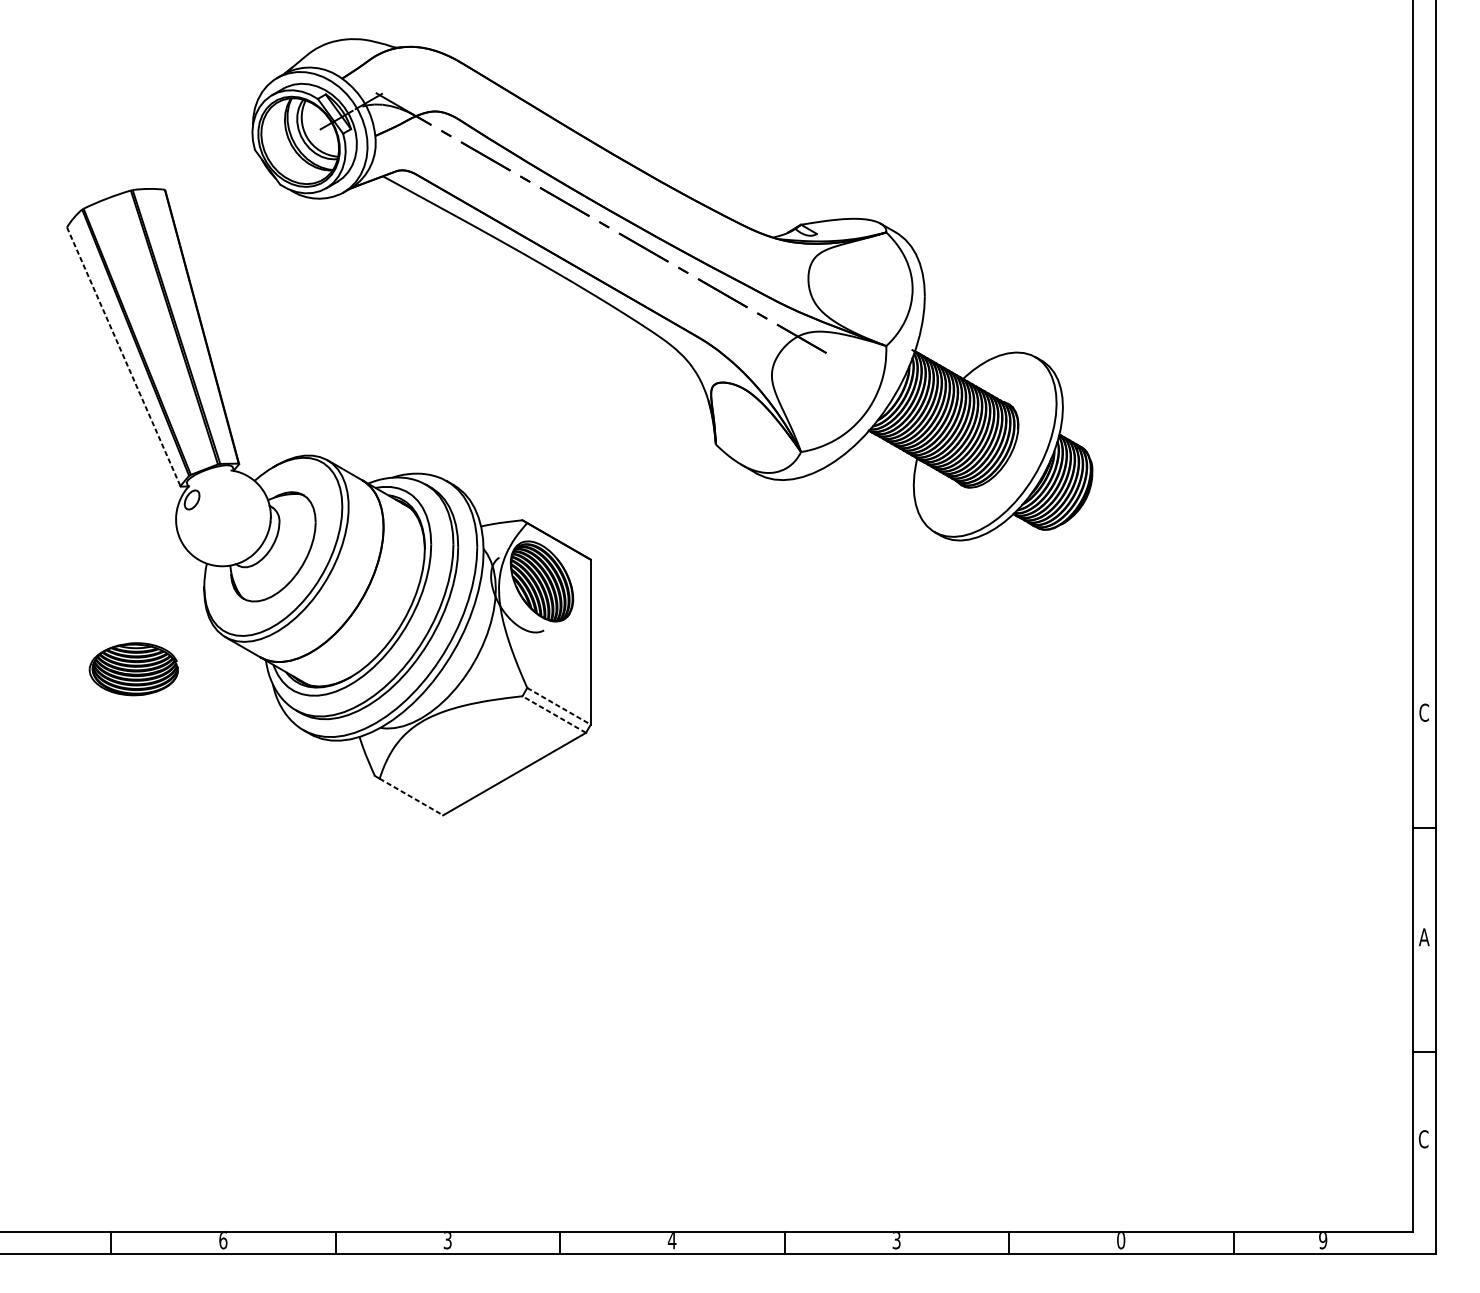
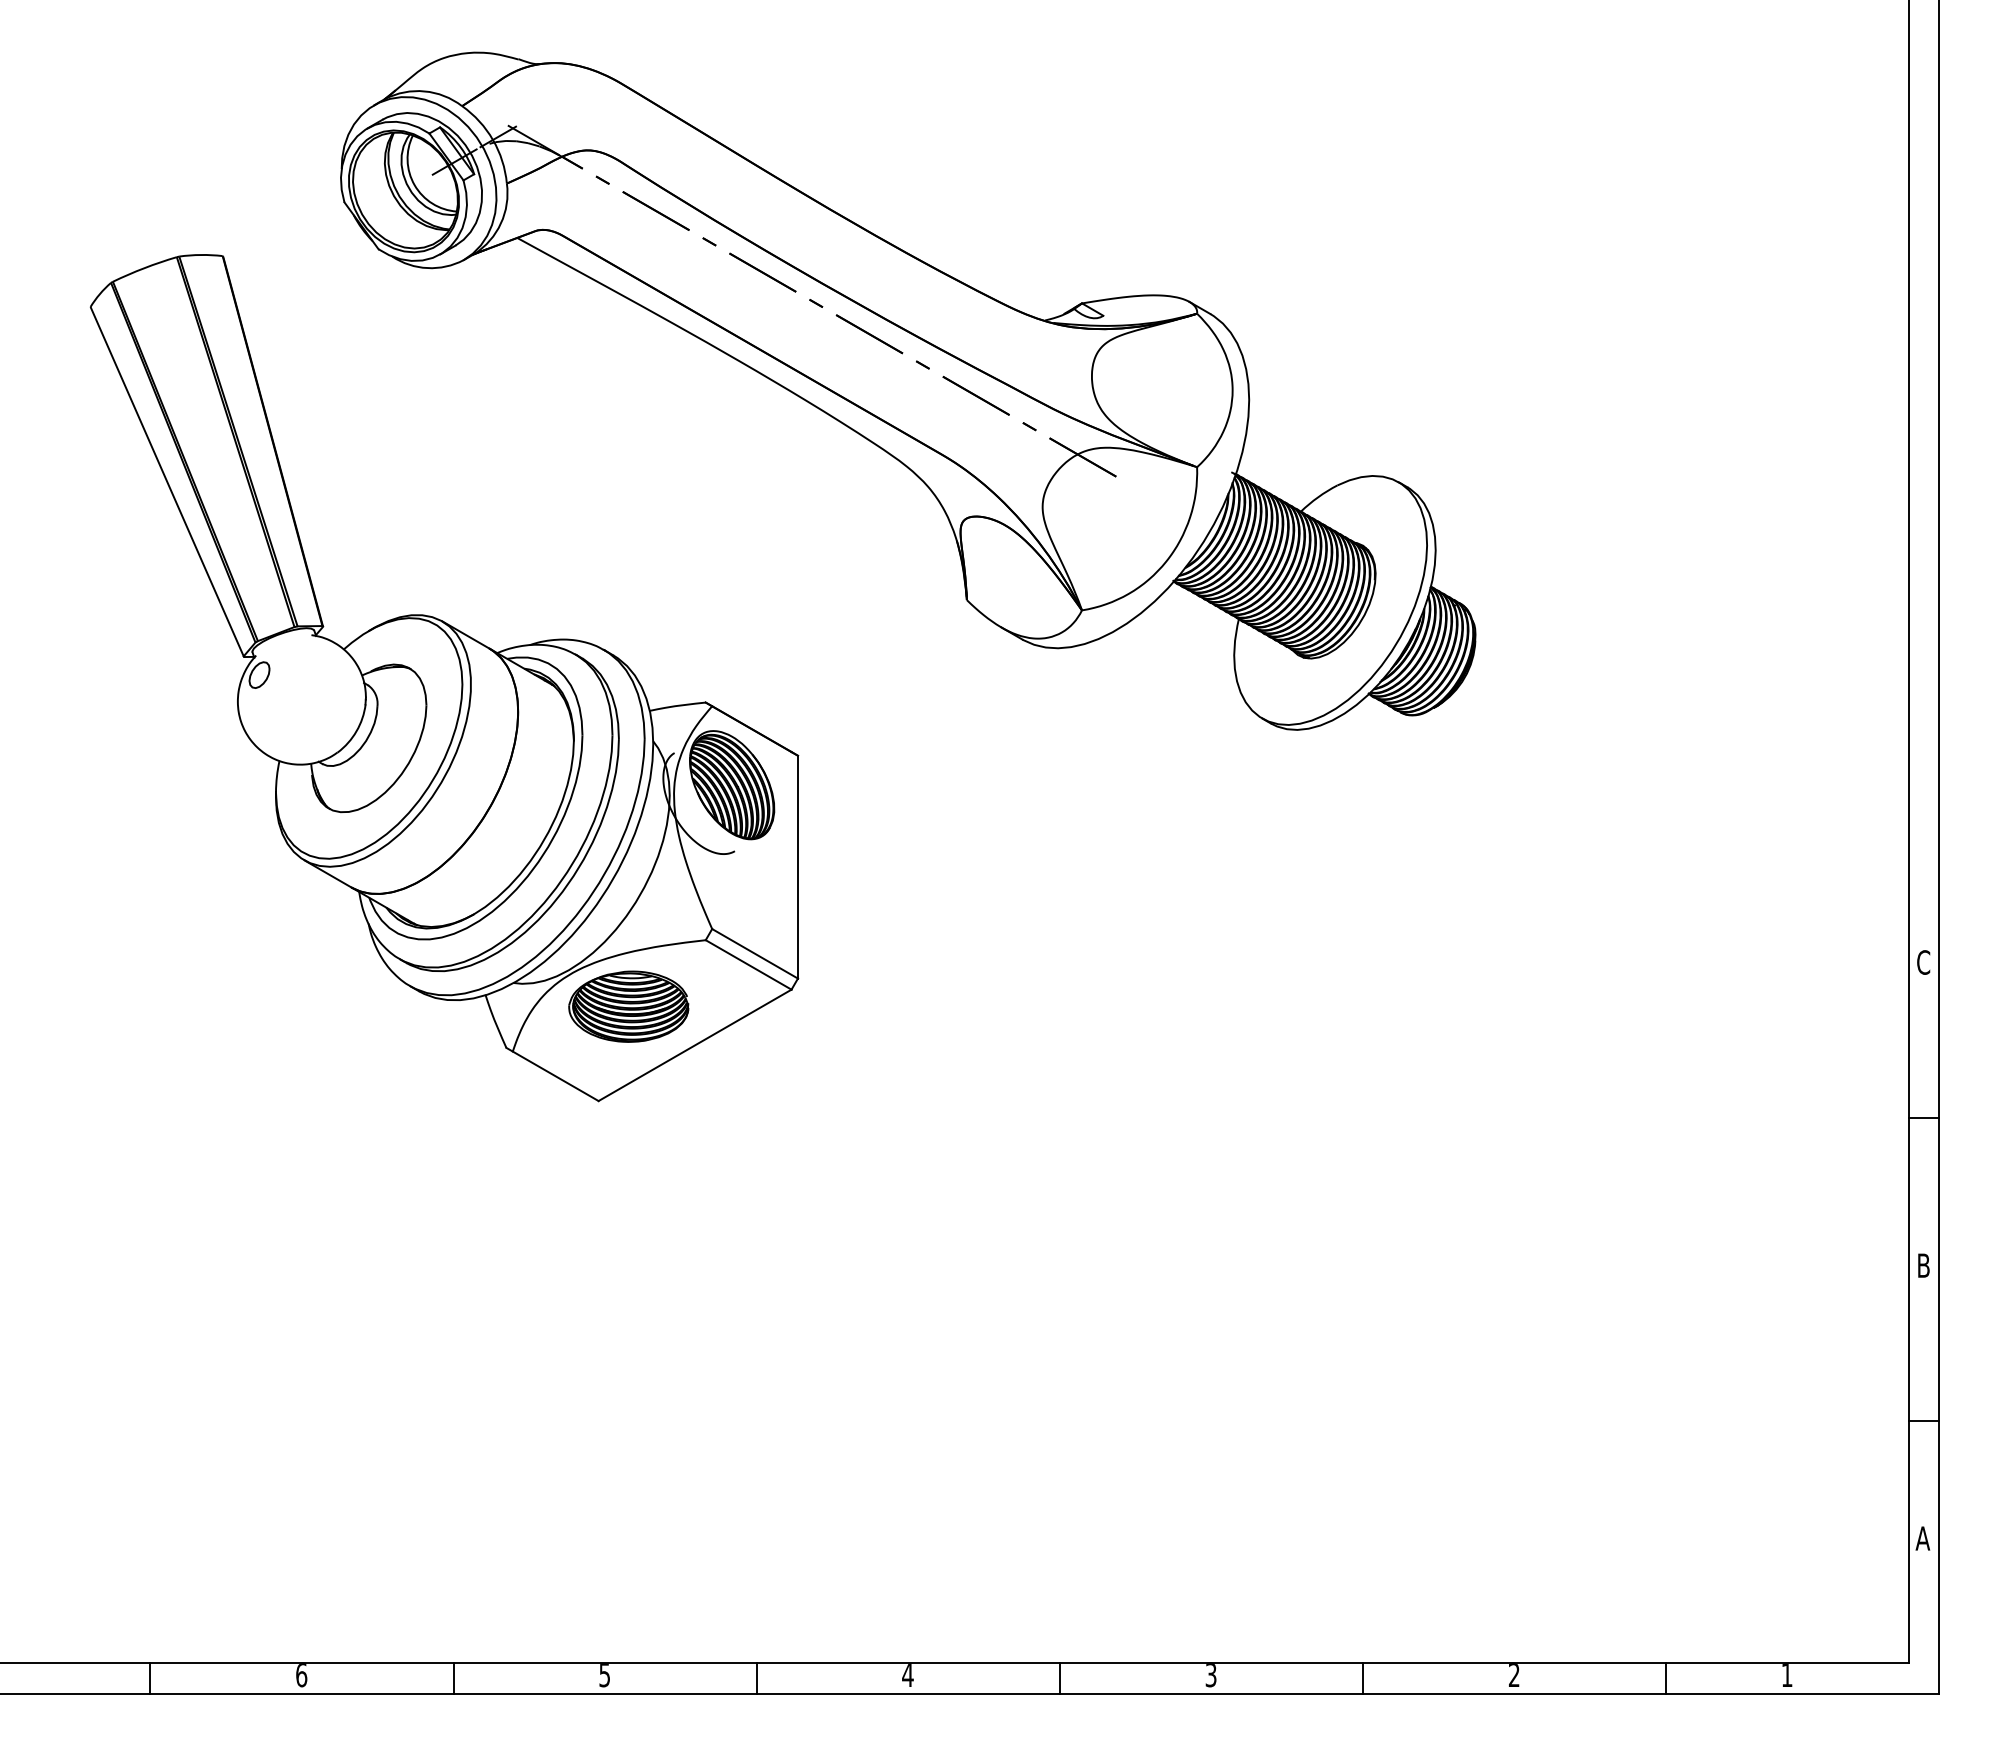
line: (123, 356) -> (166, 481), dashed -> solid
part: (133, 669) -> (628, 1006), moved
line: (559, 706) -> (755, 953), dashed -> solid
line: (554, 714) -> (748, 964), dashed -> solid
line: (411, 797) -> (555, 1076), dashed -> solid
text: (1424, 937) -> (1923, 1265), A -> B
text: (1423, 1139) -> (1922, 1538), C -> A
text: (448, 1240) -> (605, 1675), 3 -> 5
text: (1120, 1240) -> (1513, 1675), 0 -> 2
text: (1322, 1240) -> (1786, 1675), 9 -> 1

